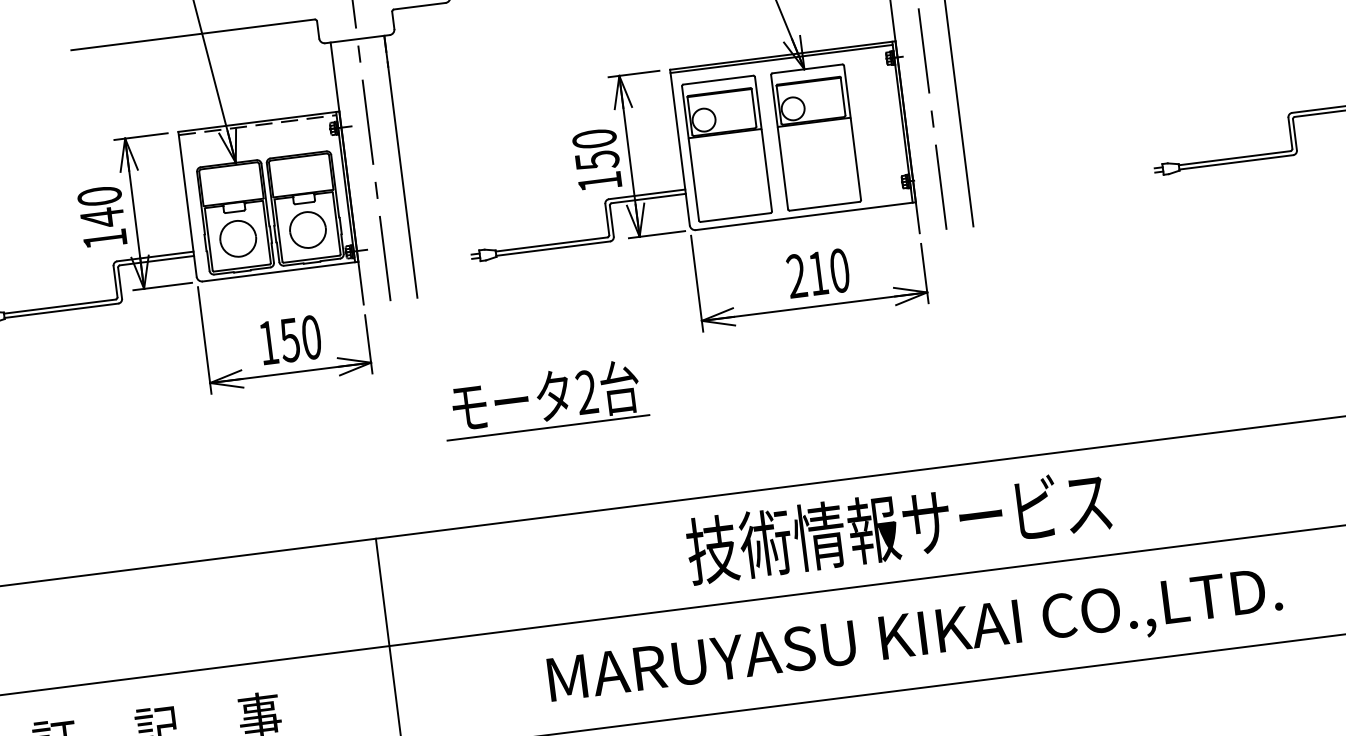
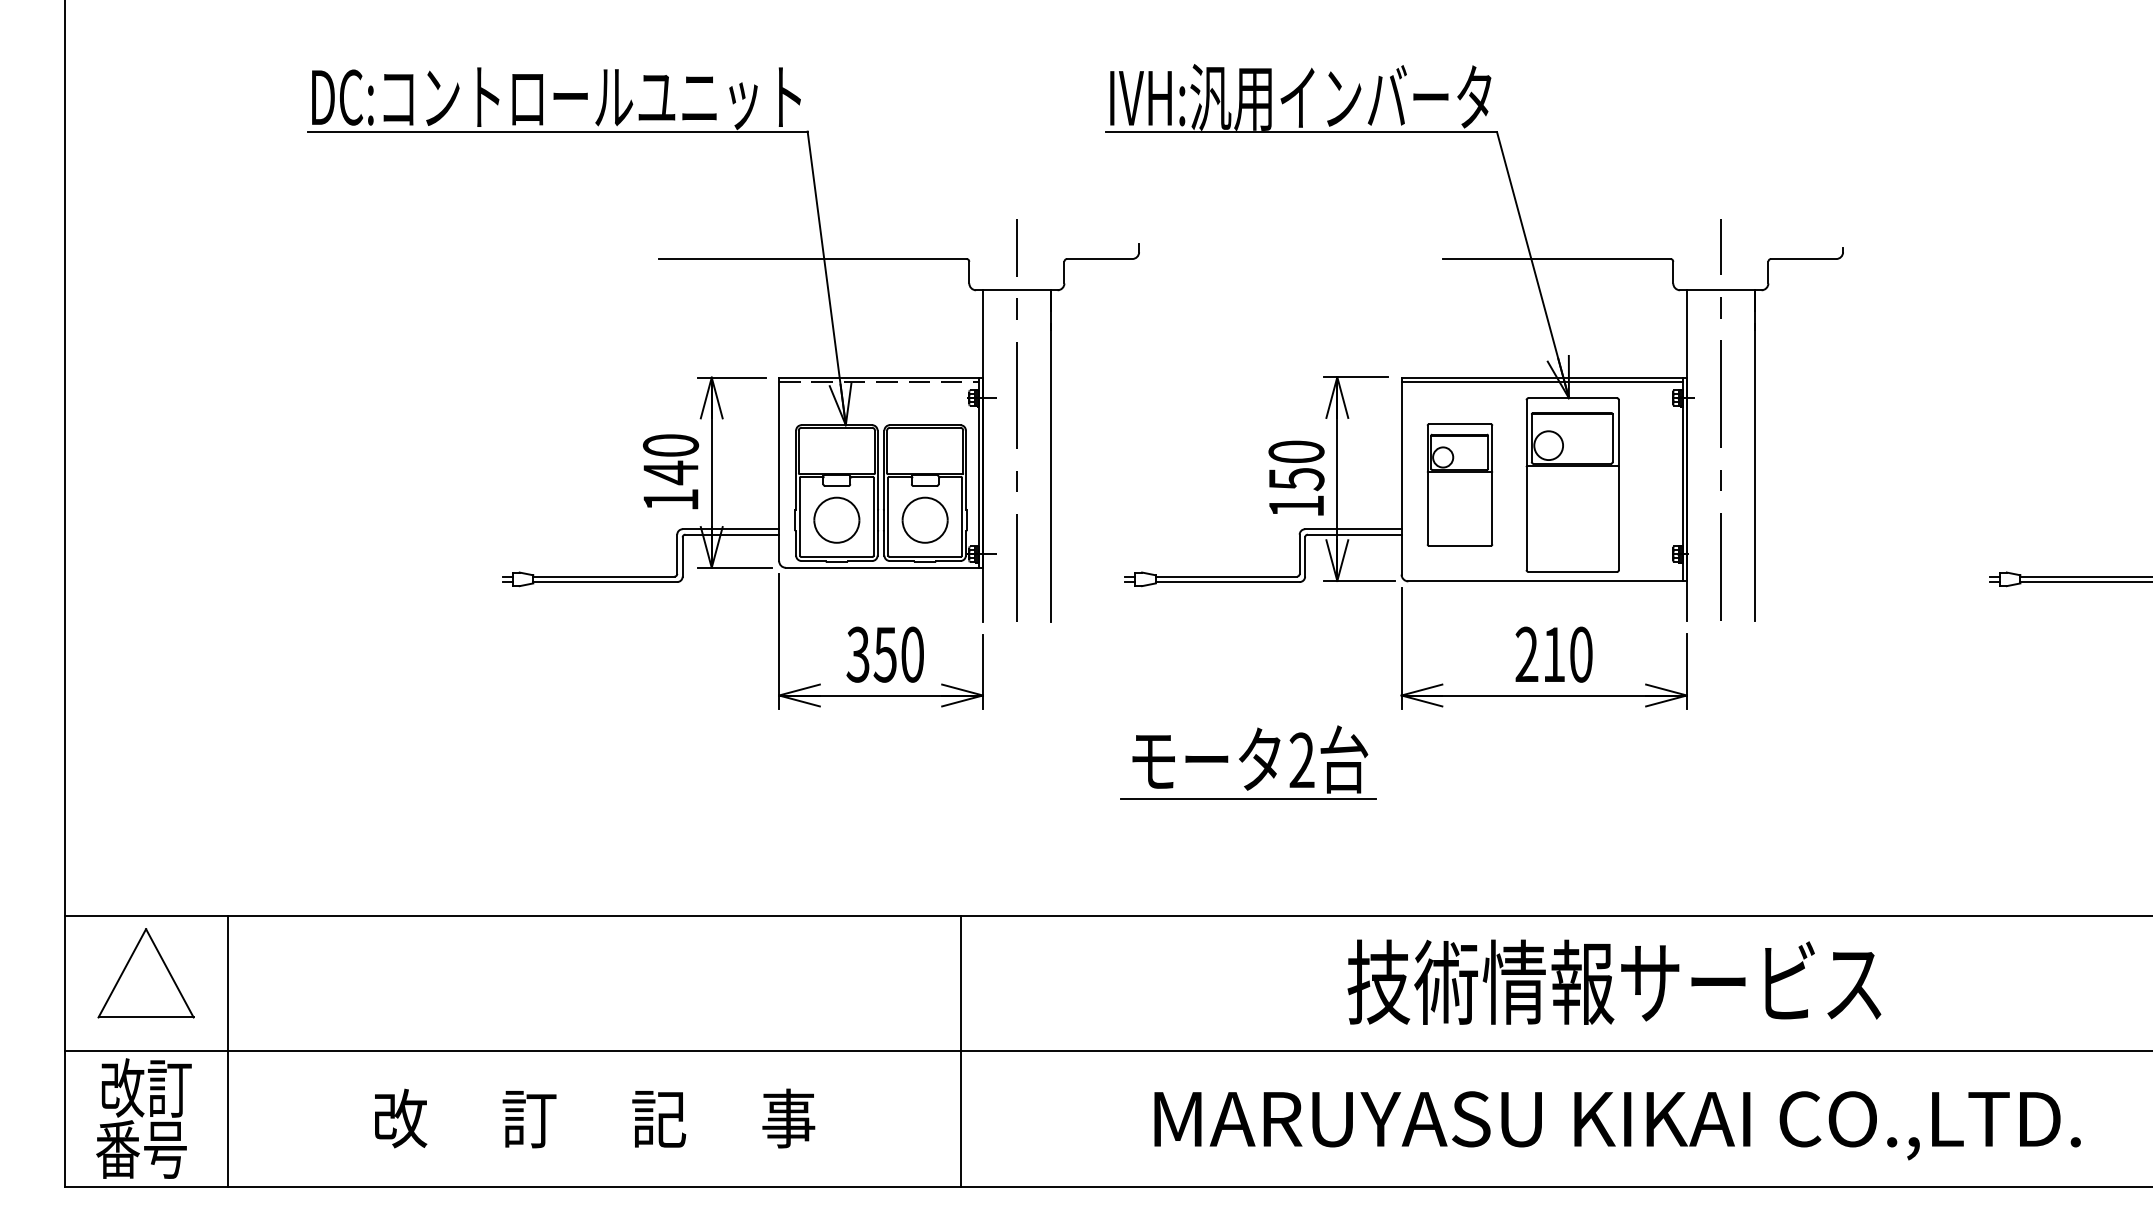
part: (726, 148) -> (1459, 484), size x0.7
text: (267, 342) -> (857, 654), 150 -> 350
part: (544, 399) -> (1248, 762), moved

